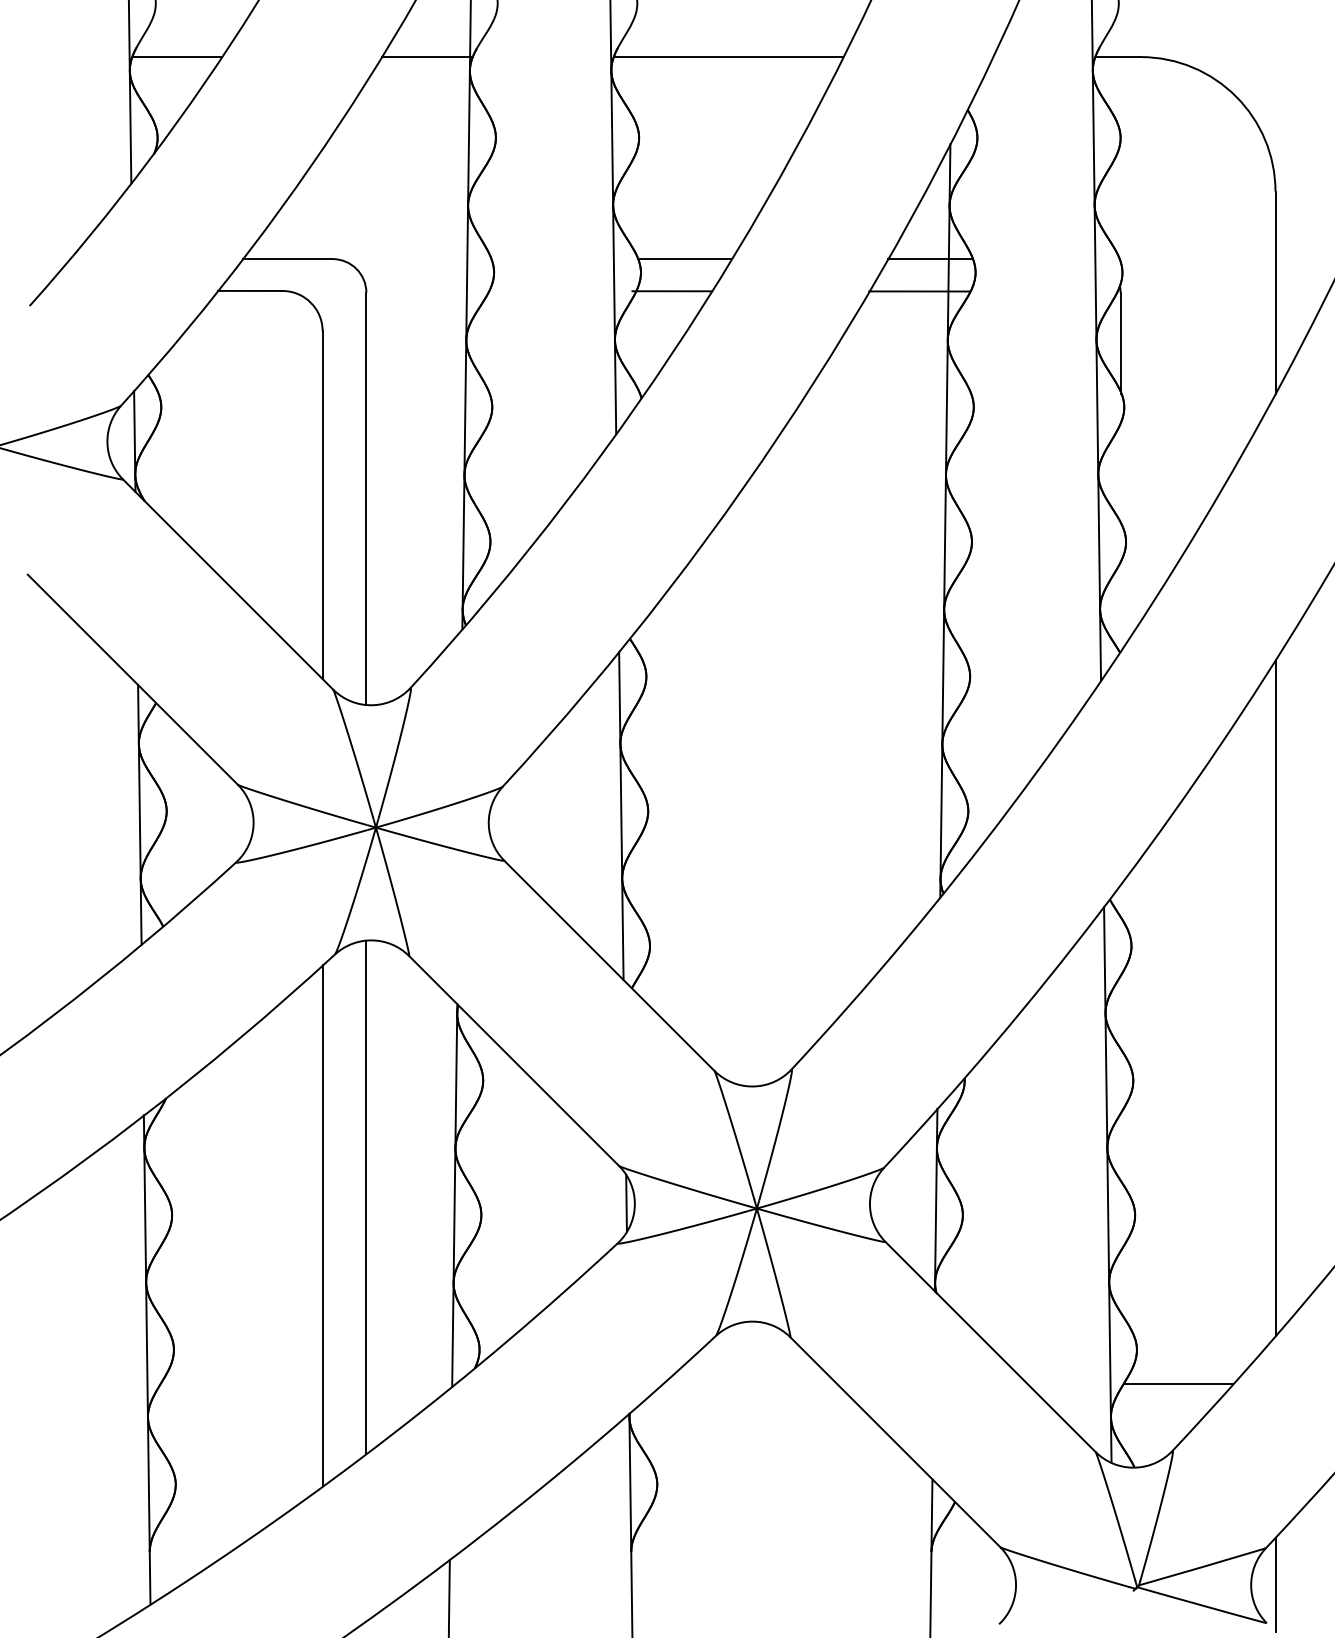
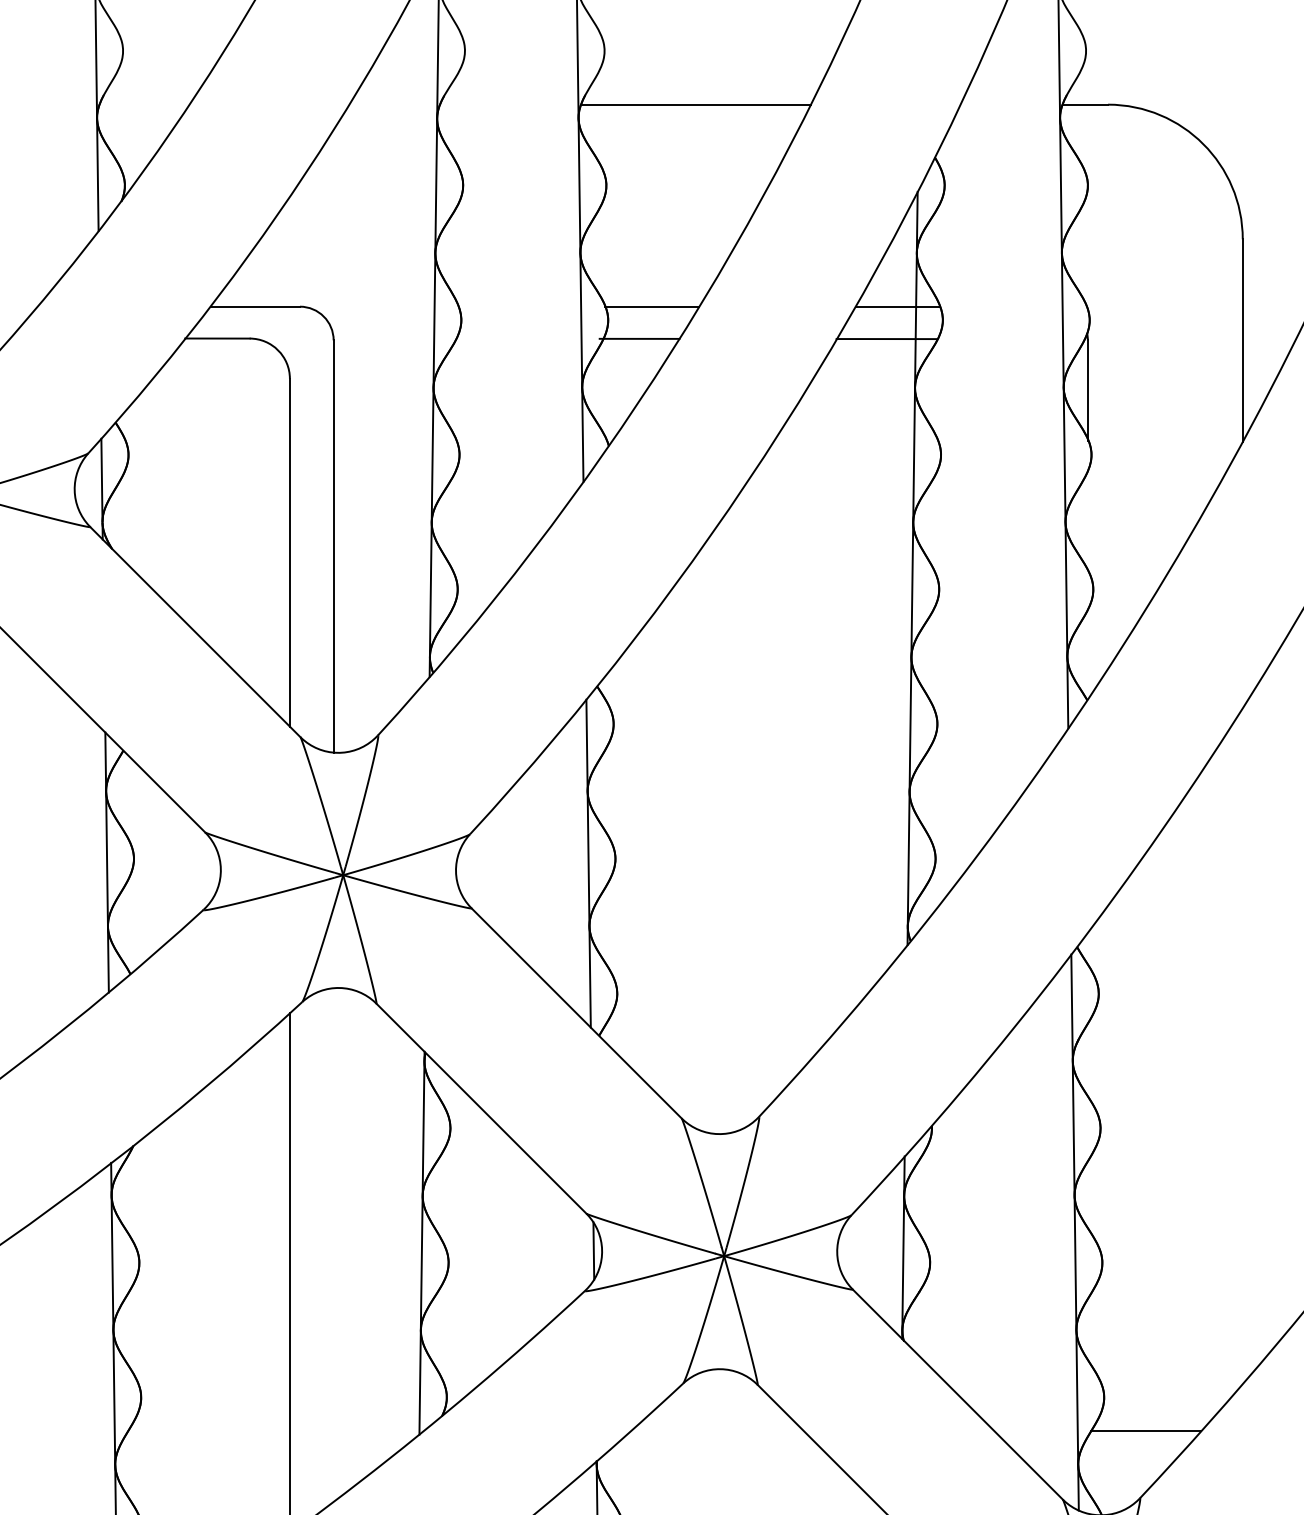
line: (176, 57) -> (143, 105), removed
line: (427, 57) -> (394, 105), removed
line: (1275, 998) -> (1242, 1046), removed
line: (366, 1197) -> (333, 1245), removed

